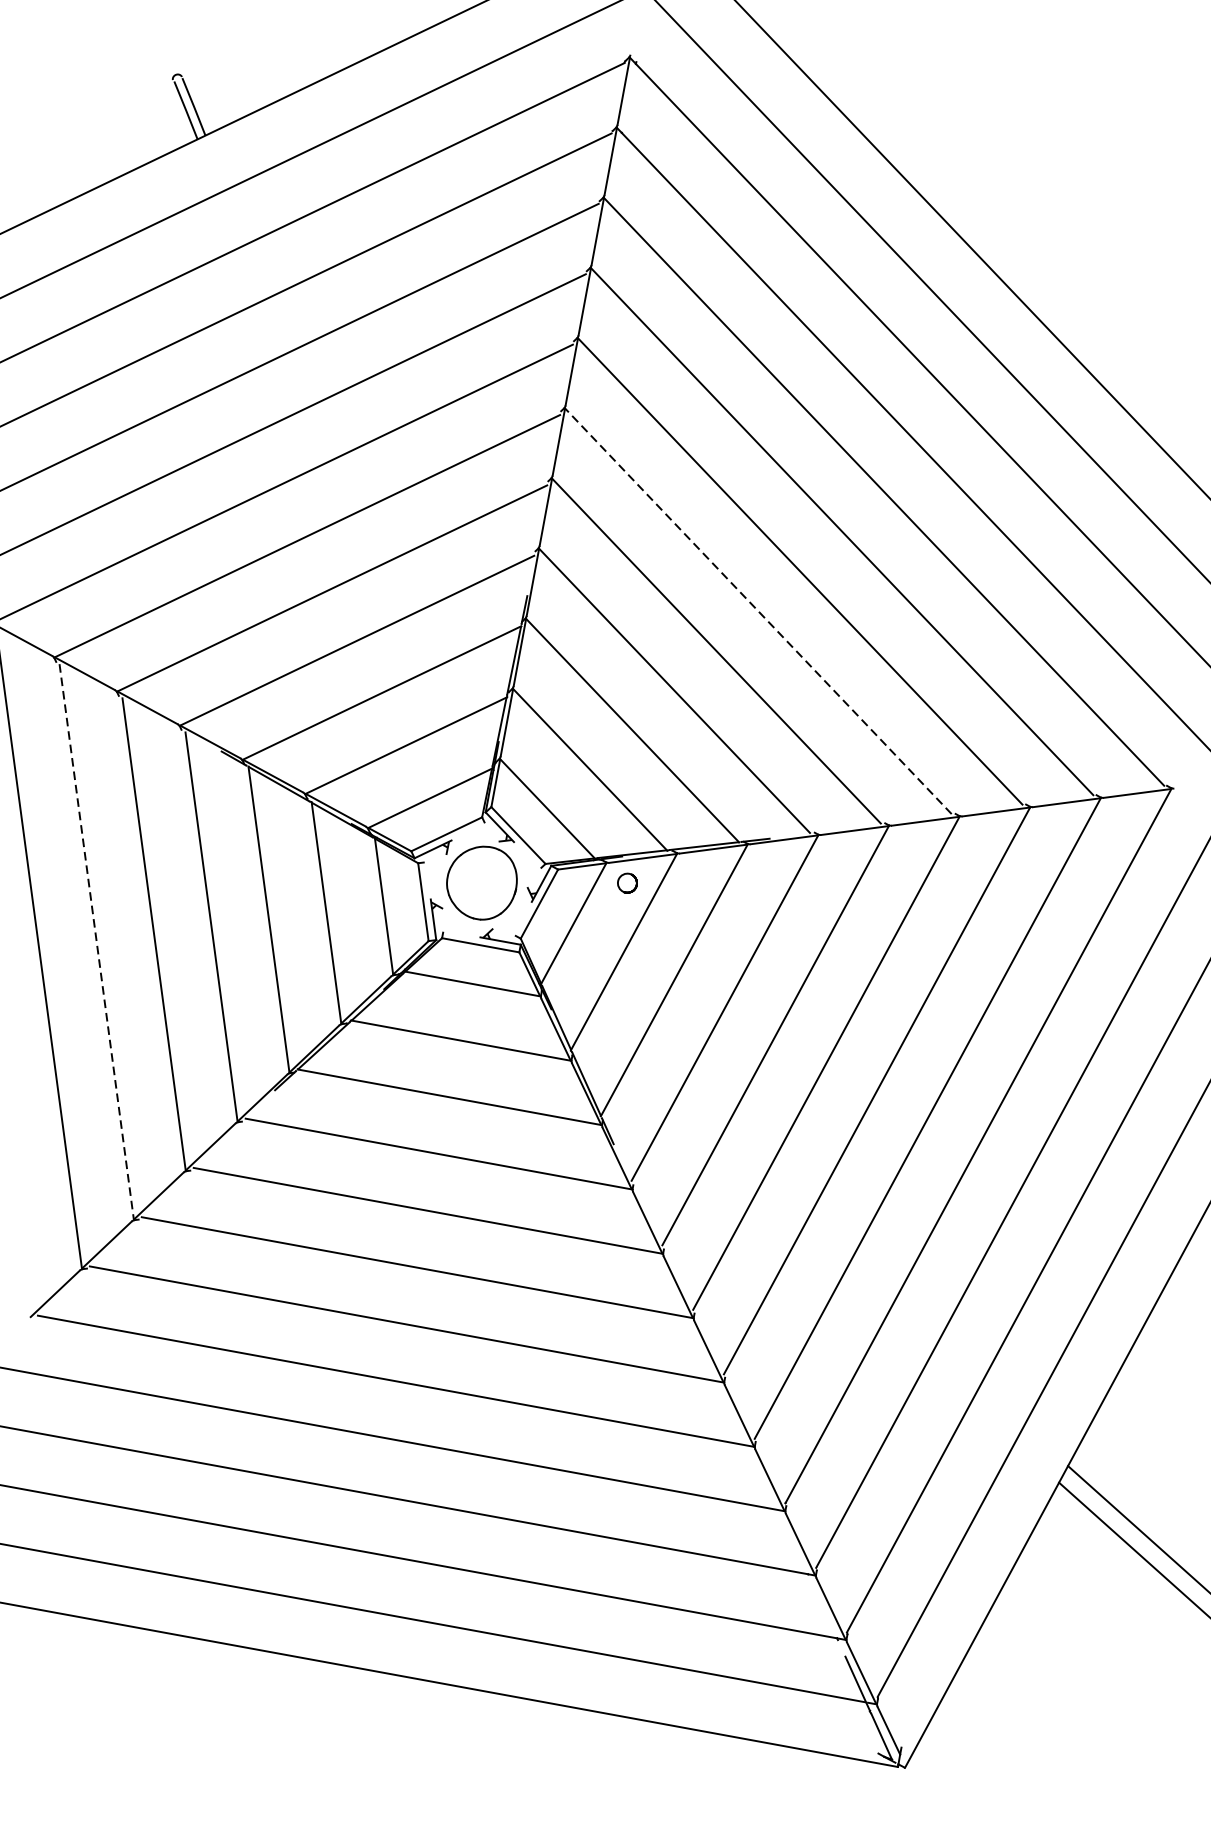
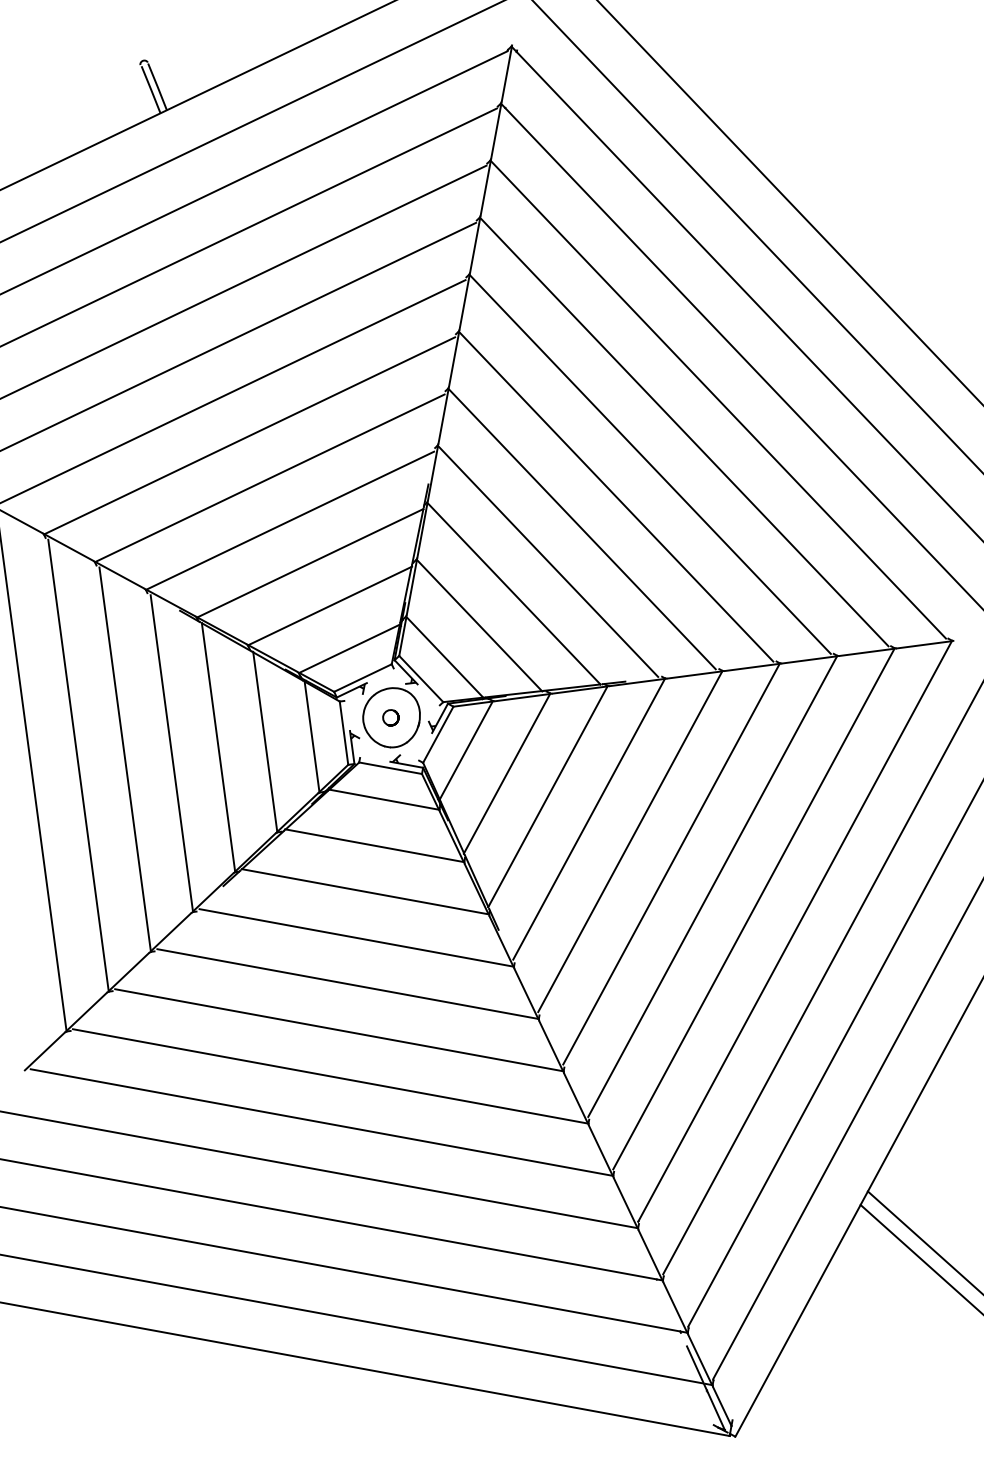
line: (758, 610) -> (616, 496), dashed -> solid
part: (627, 882) -> (390, 717), moved
line: (96, 941) -> (78, 765), dashed -> solid

